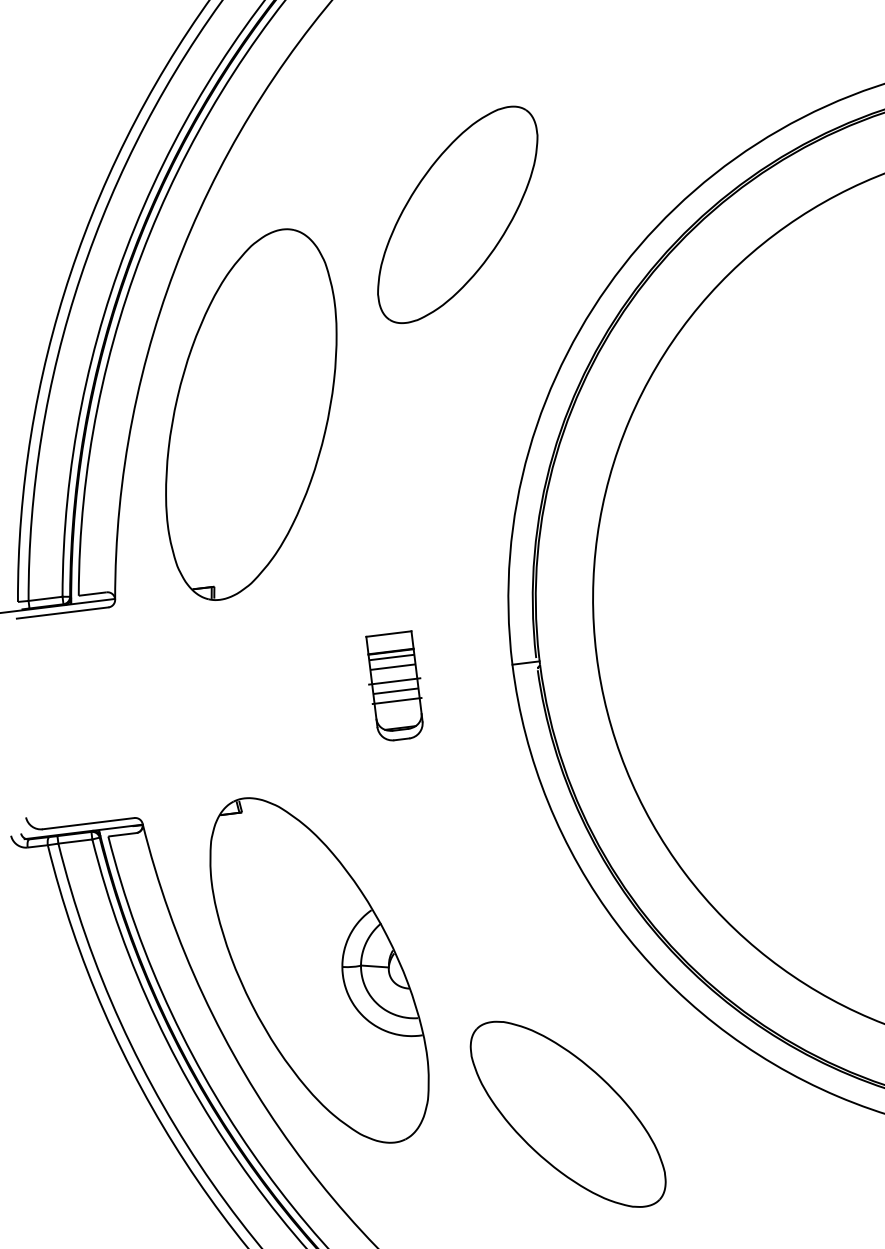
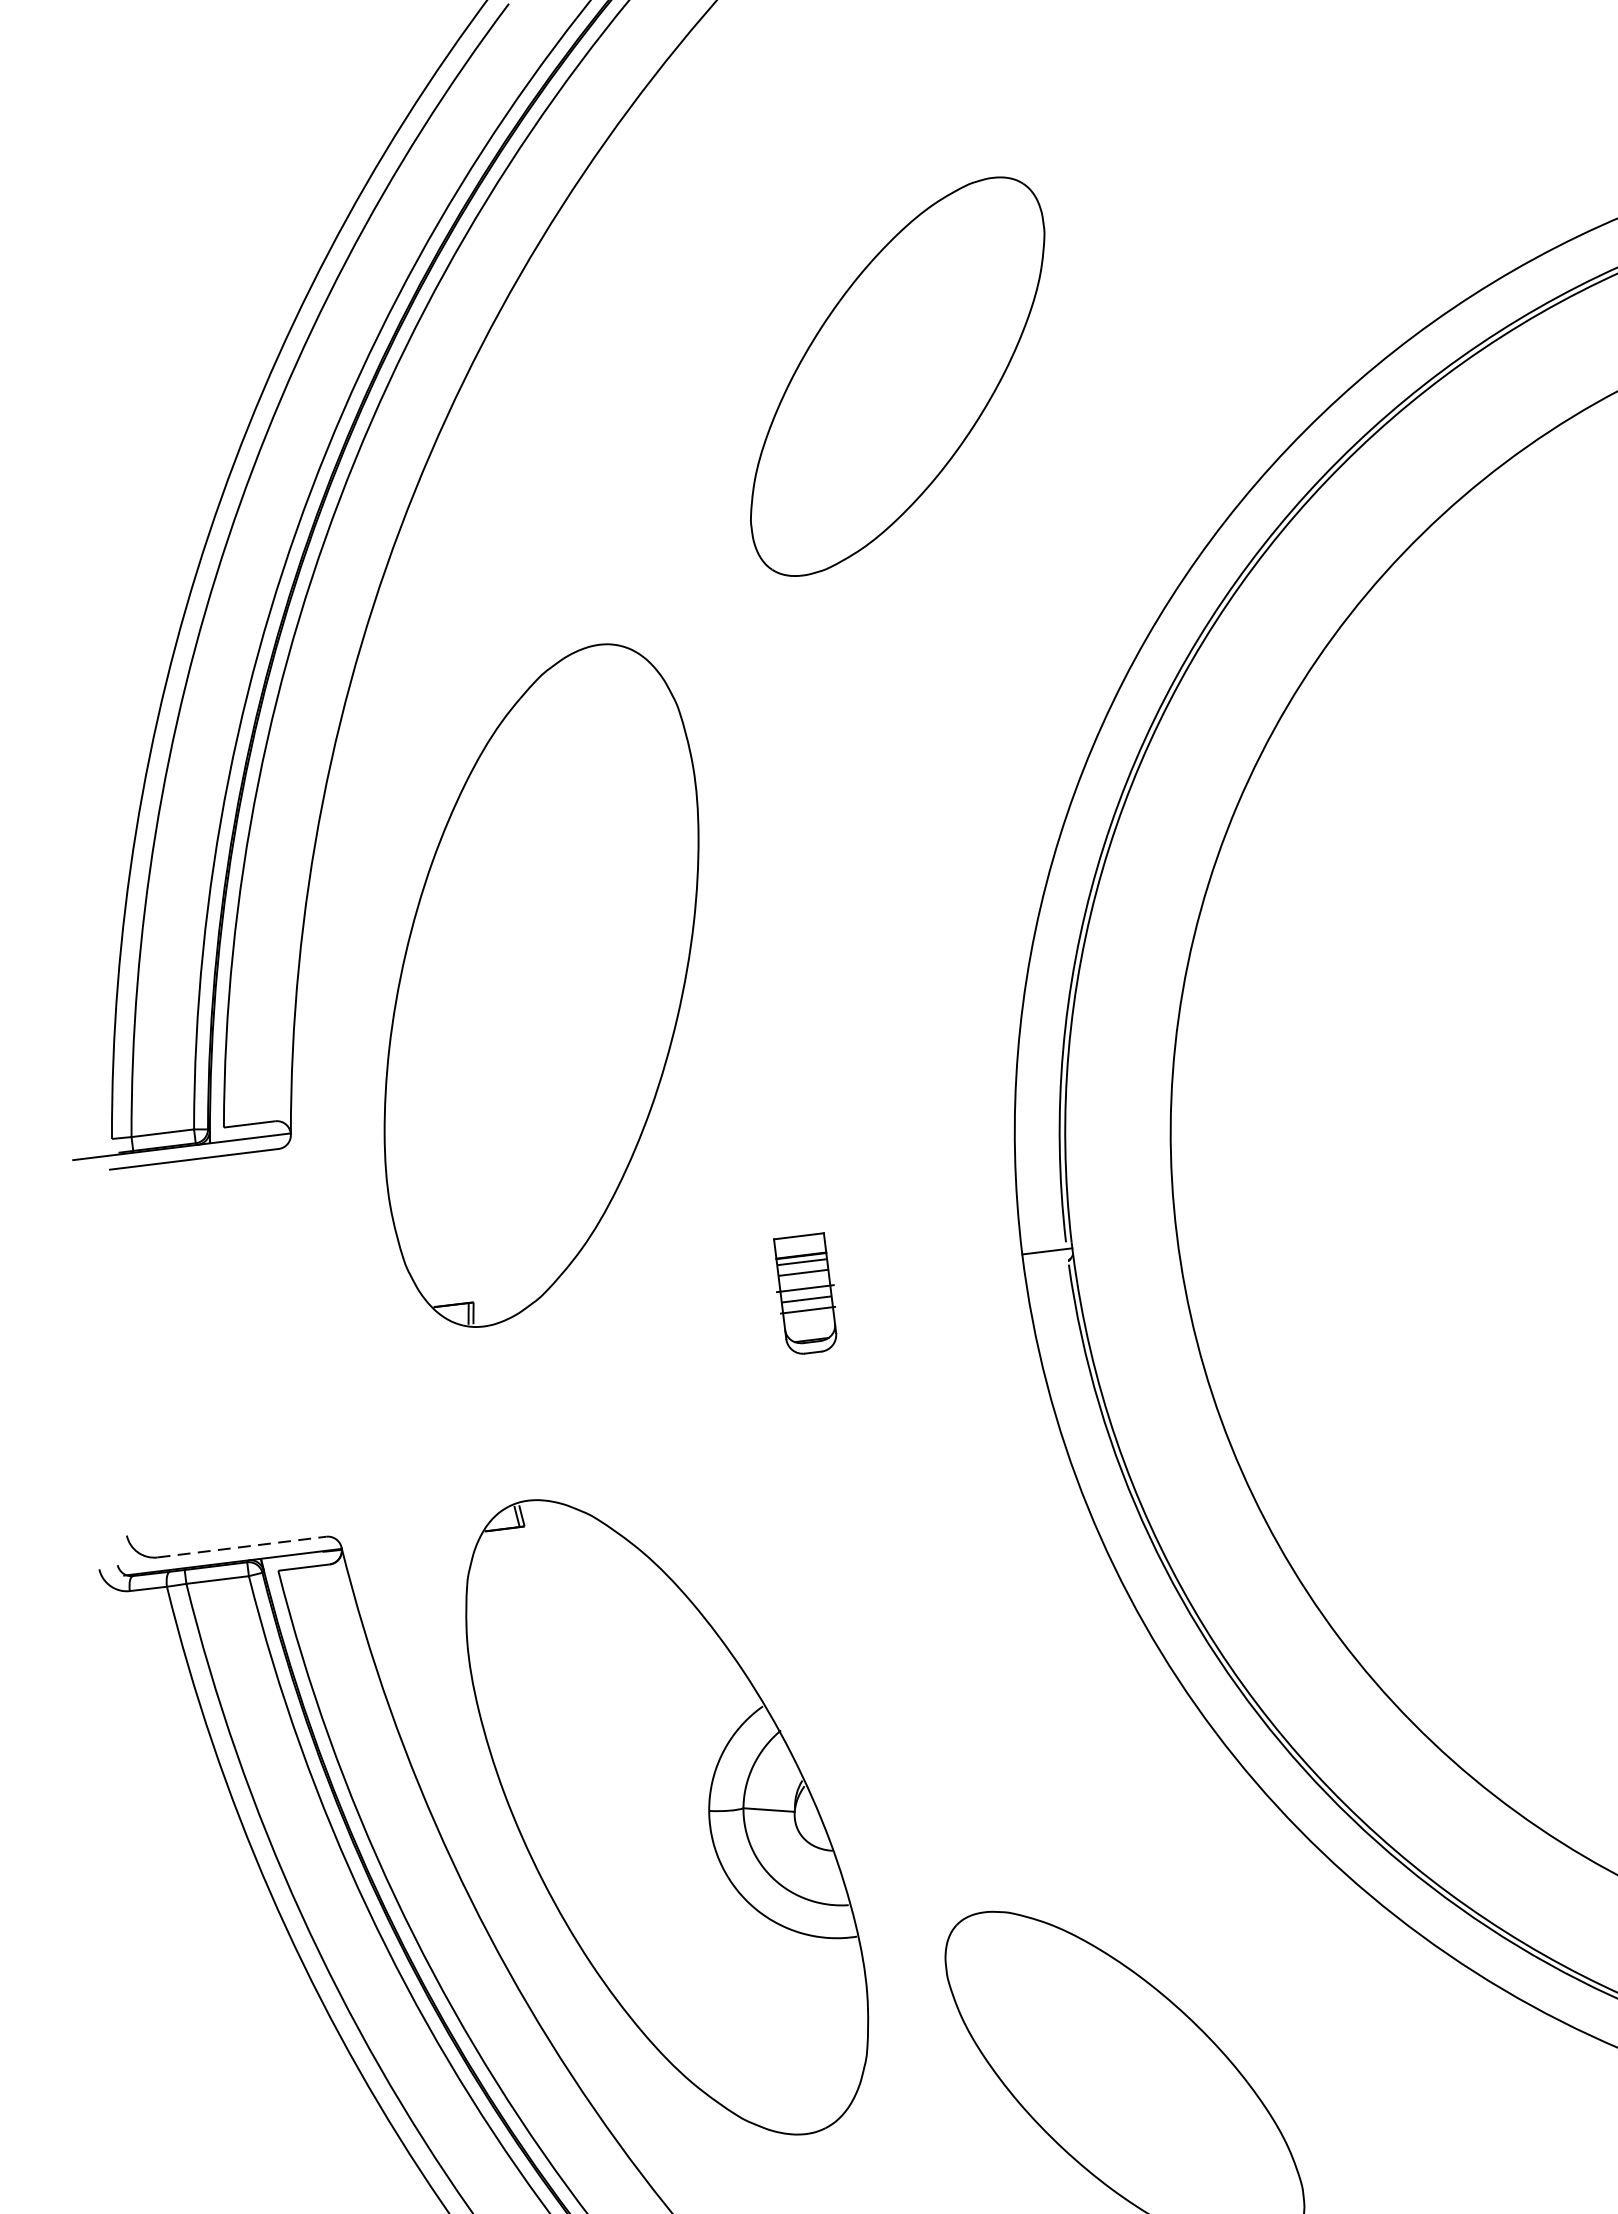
part: (457, 214) -> (897, 375), moved
part: (251, 414) -> (541, 985), moved
part: (394, 685) -> (805, 1292), size x0.6
line: (89, 823) -> (243, 1546), solid -> dashed

